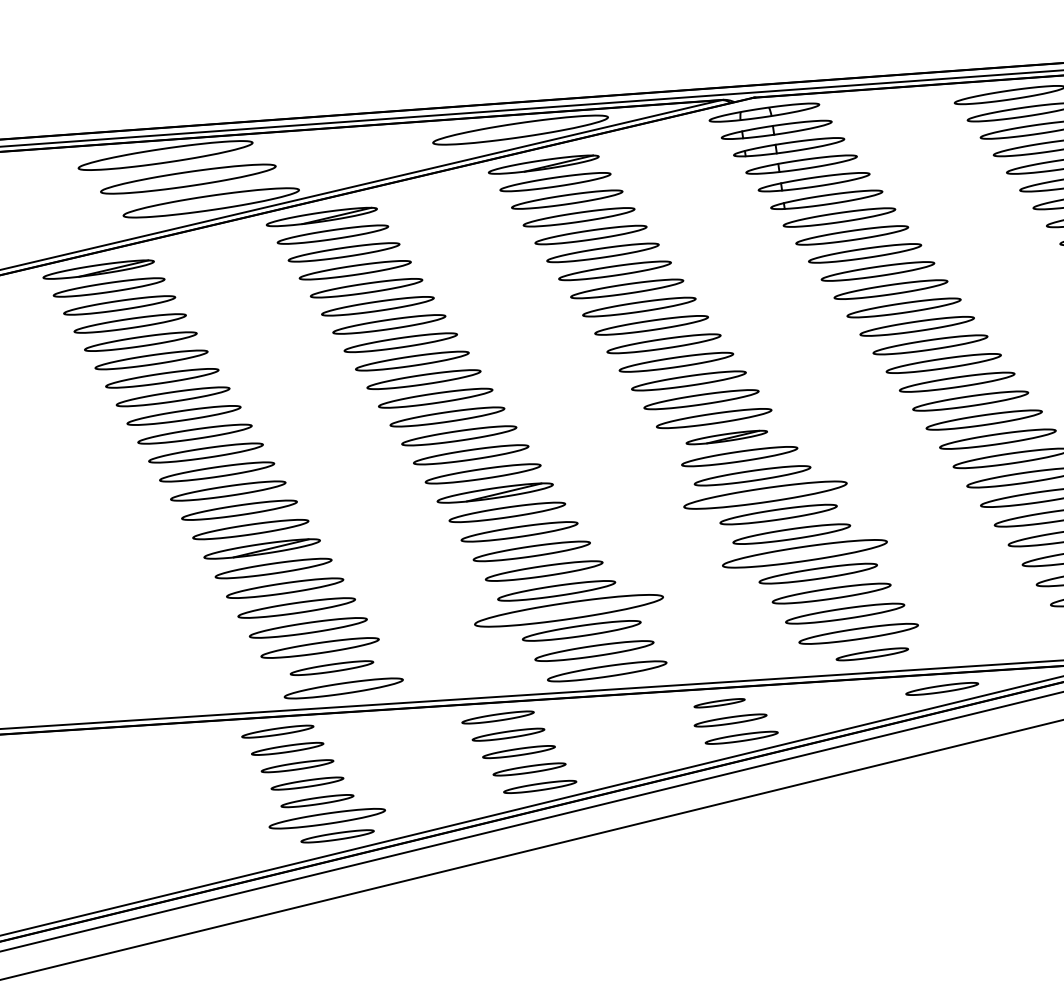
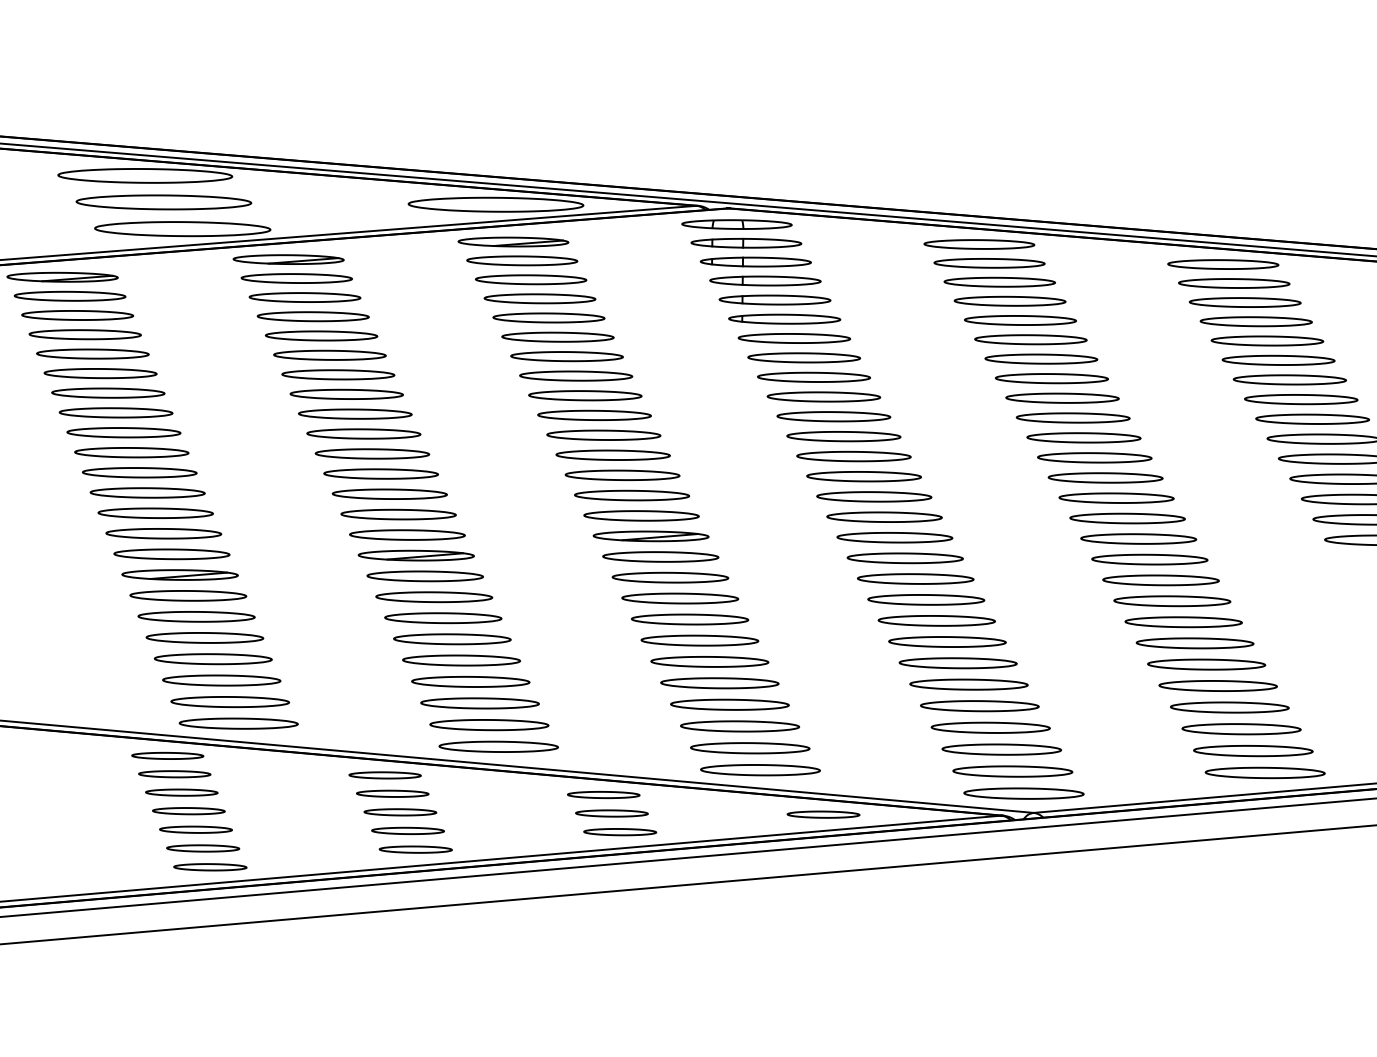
part: (726, 437) -> (650, 536), size x1.43
part: (765, 495) -> (680, 598), size x0.71
part: (804, 553) -> (709, 661), size x0.71
part: (568, 610) -> (470, 681), size x0.62
part: (872, 654) -> (760, 770), size x1.67
part: (332, 667) -> (230, 701), size x1.43
part: (719, 702) -> (603, 794), size x1.43
part: (327, 818) -> (203, 848), size x0.62

